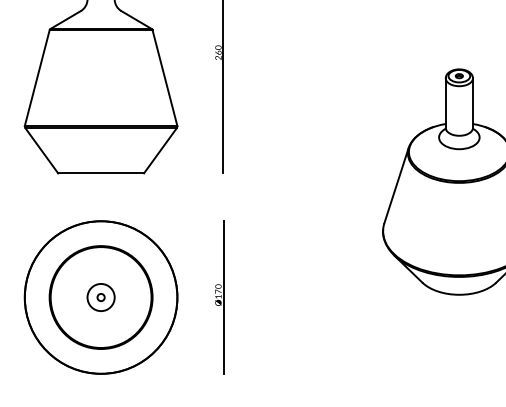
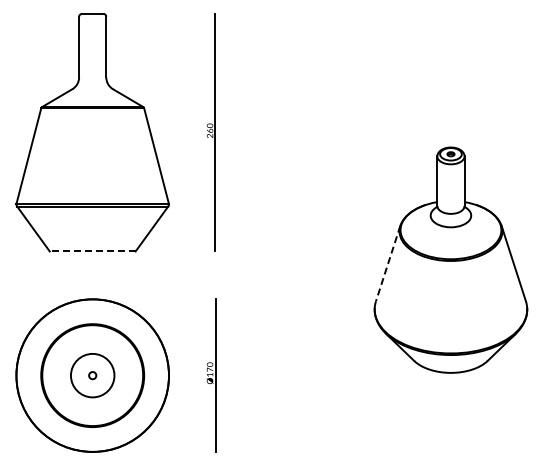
line: (100, 173) -> (92, 251), solid -> dashed
line: (396, 185) -> (388, 263), solid -> dashed
circle: (100, 297) -> (92, 375), size x1.6

